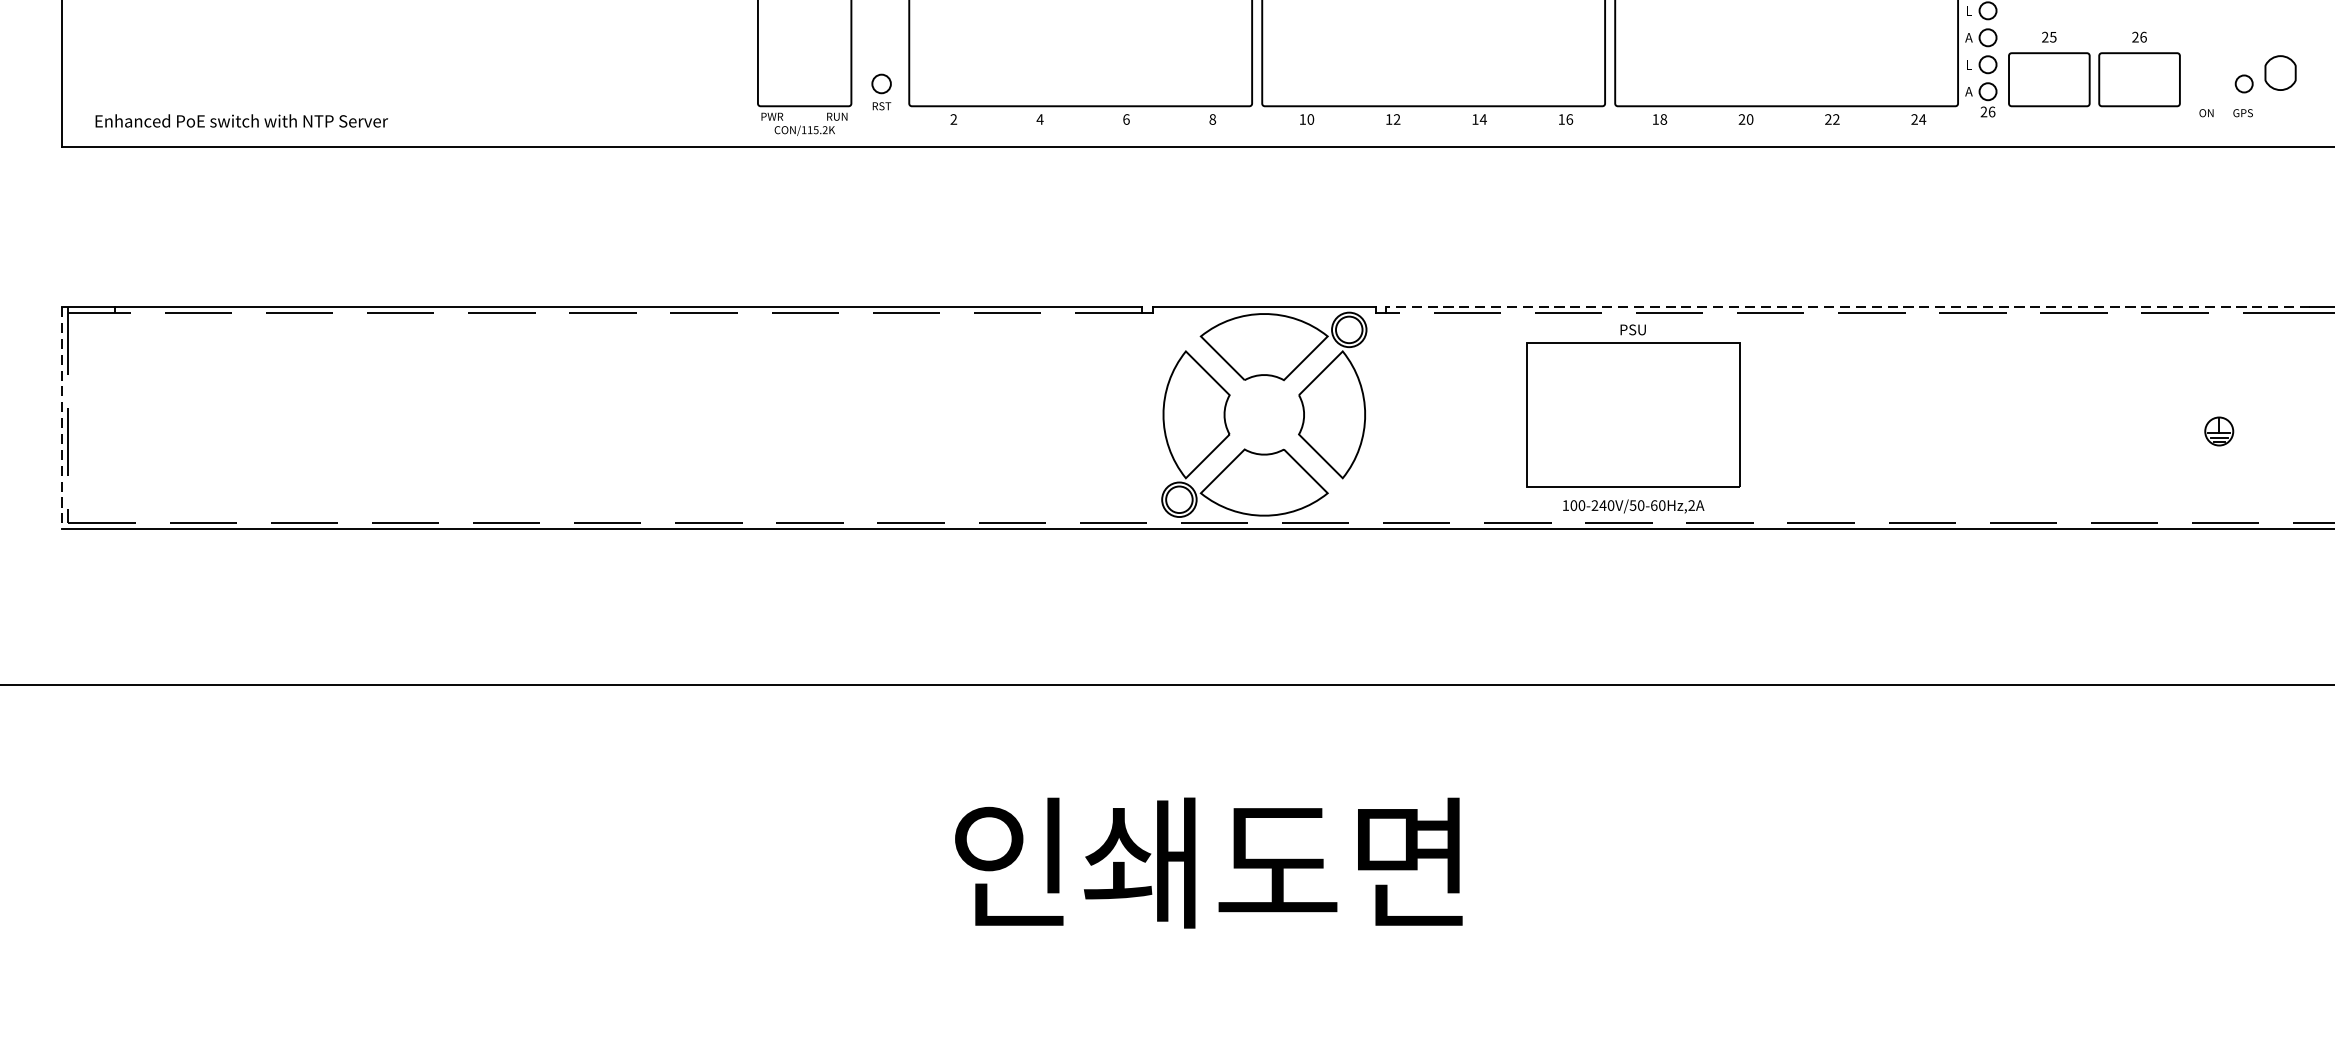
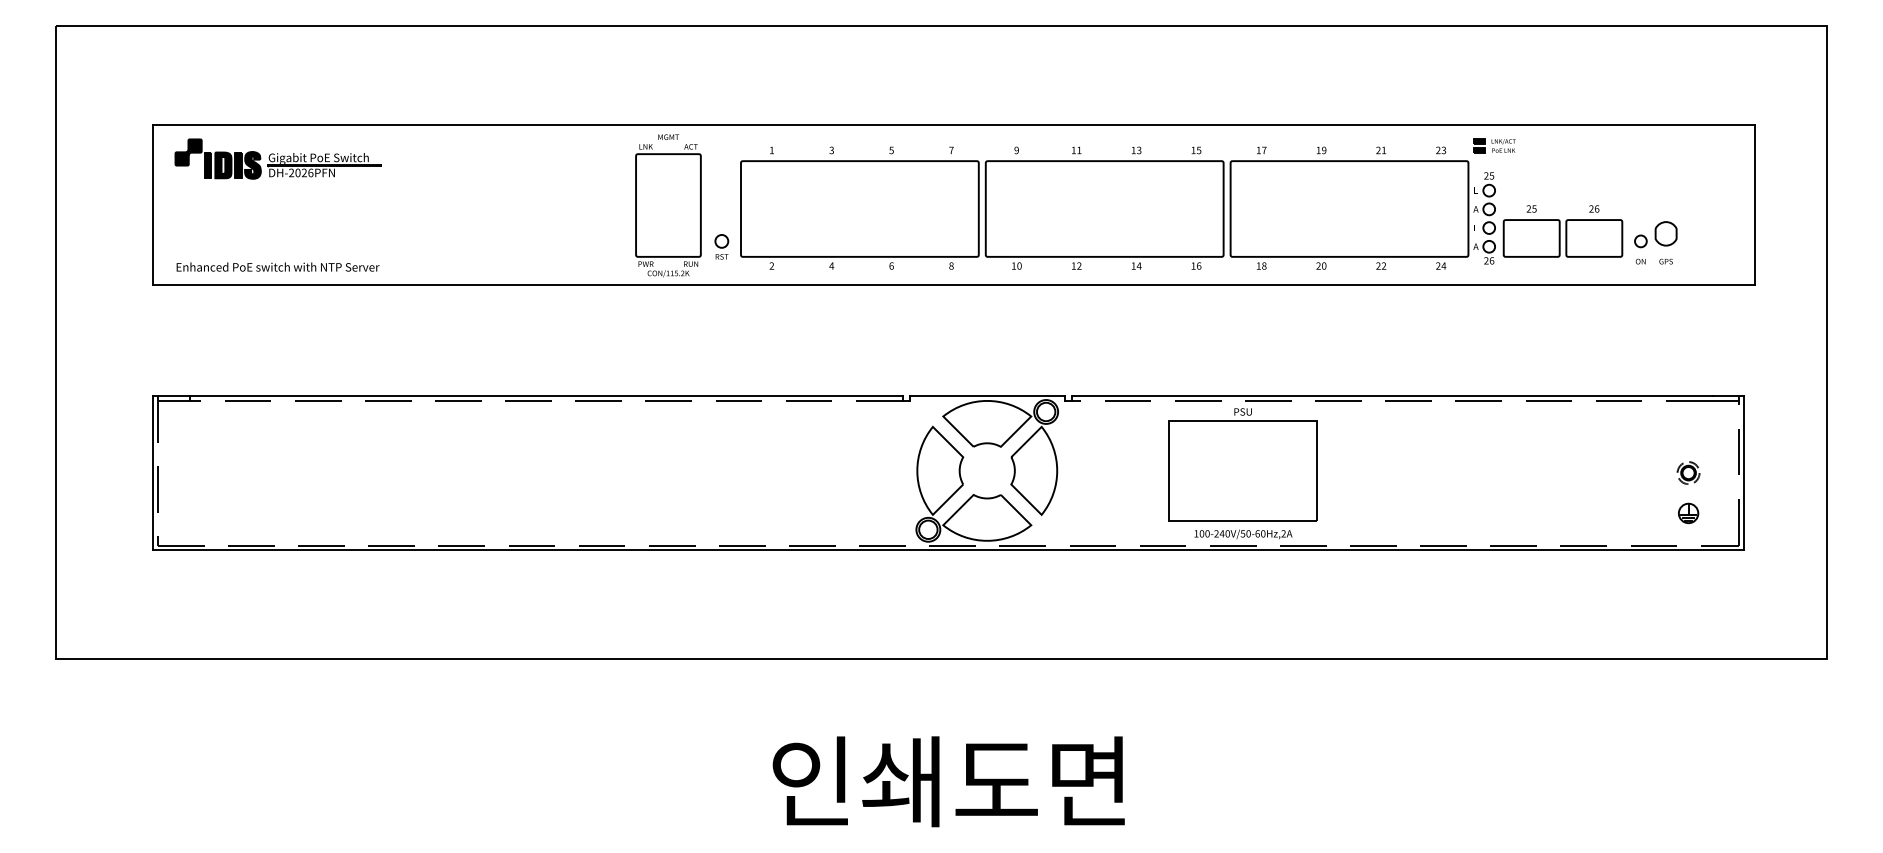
part: (2265, 74) -> (1655, 234), moved
line: (1847, 307) -> (1391, 396), dashed -> solid
part: (2275, 417) -> (1688, 472), added
line: (62, 418) -> (153, 473), dashed -> solid
part: (2219, 431) -> (1688, 513), moved

